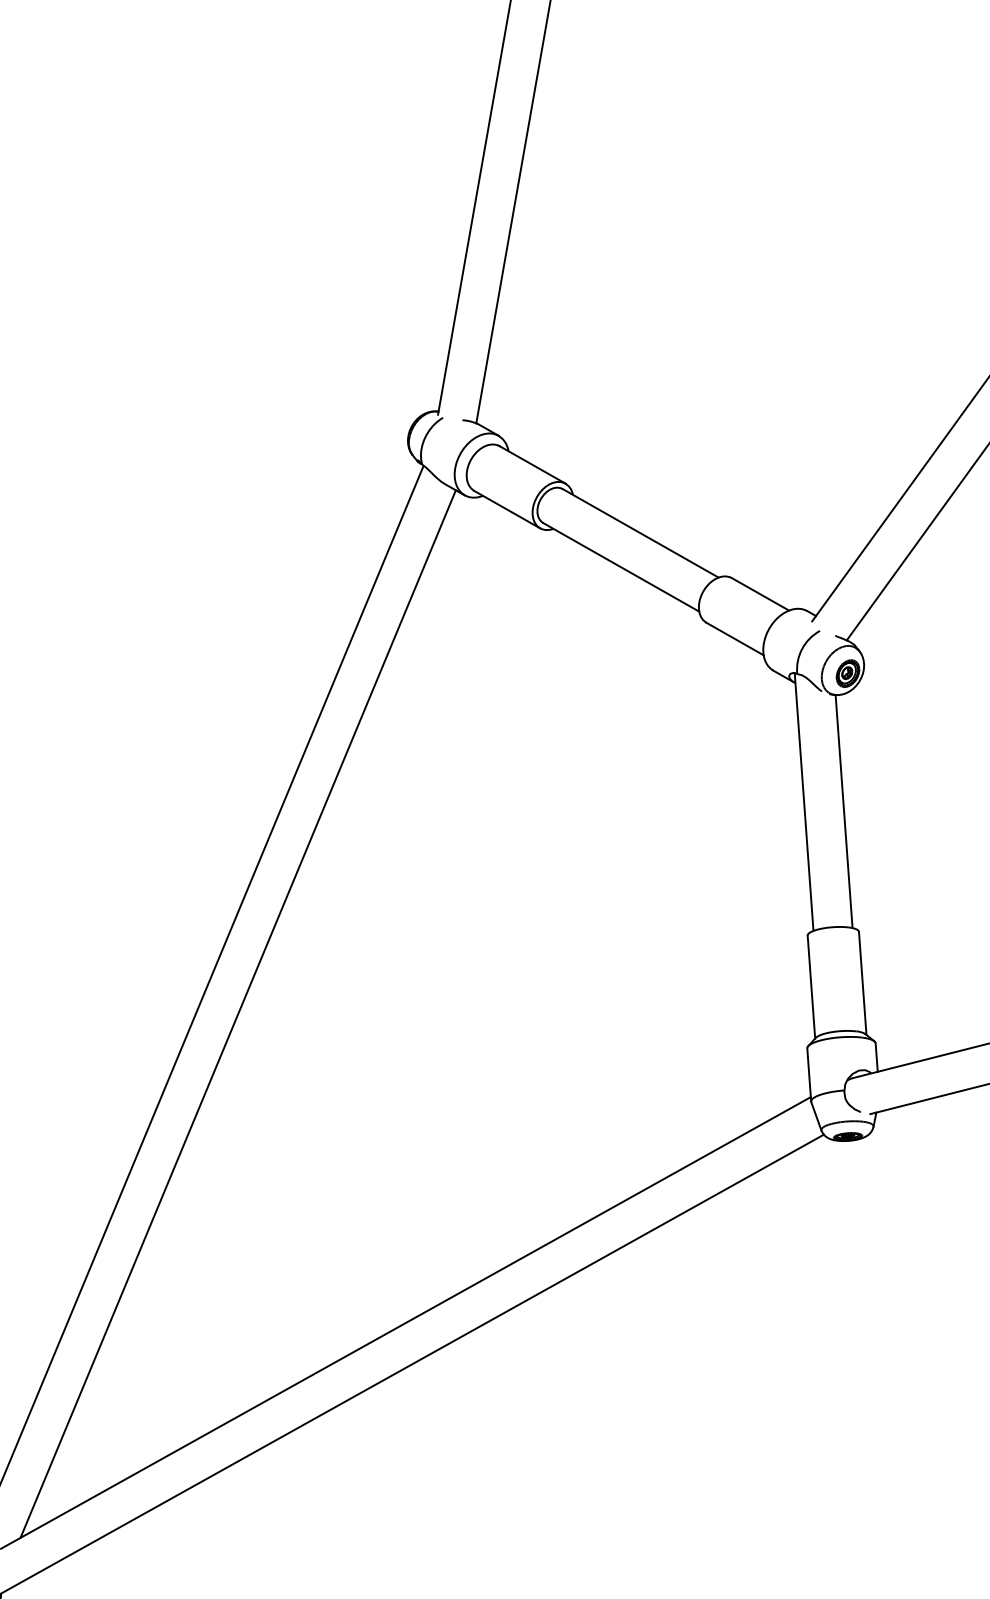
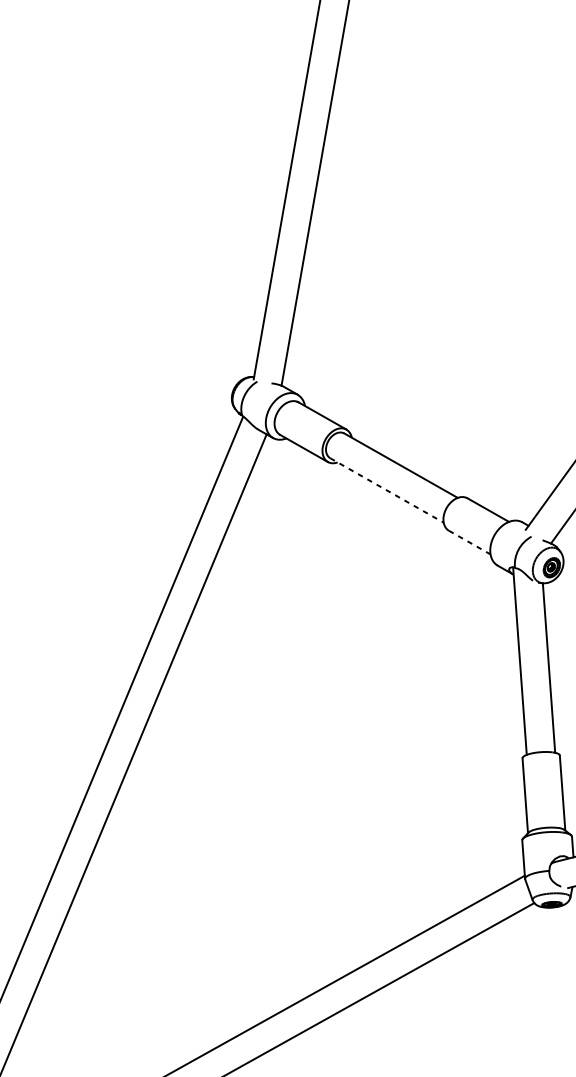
line: (621, 567) -> (387, 490), solid -> dashed
line: (735, 639) -> (470, 542), solid -> dashed

